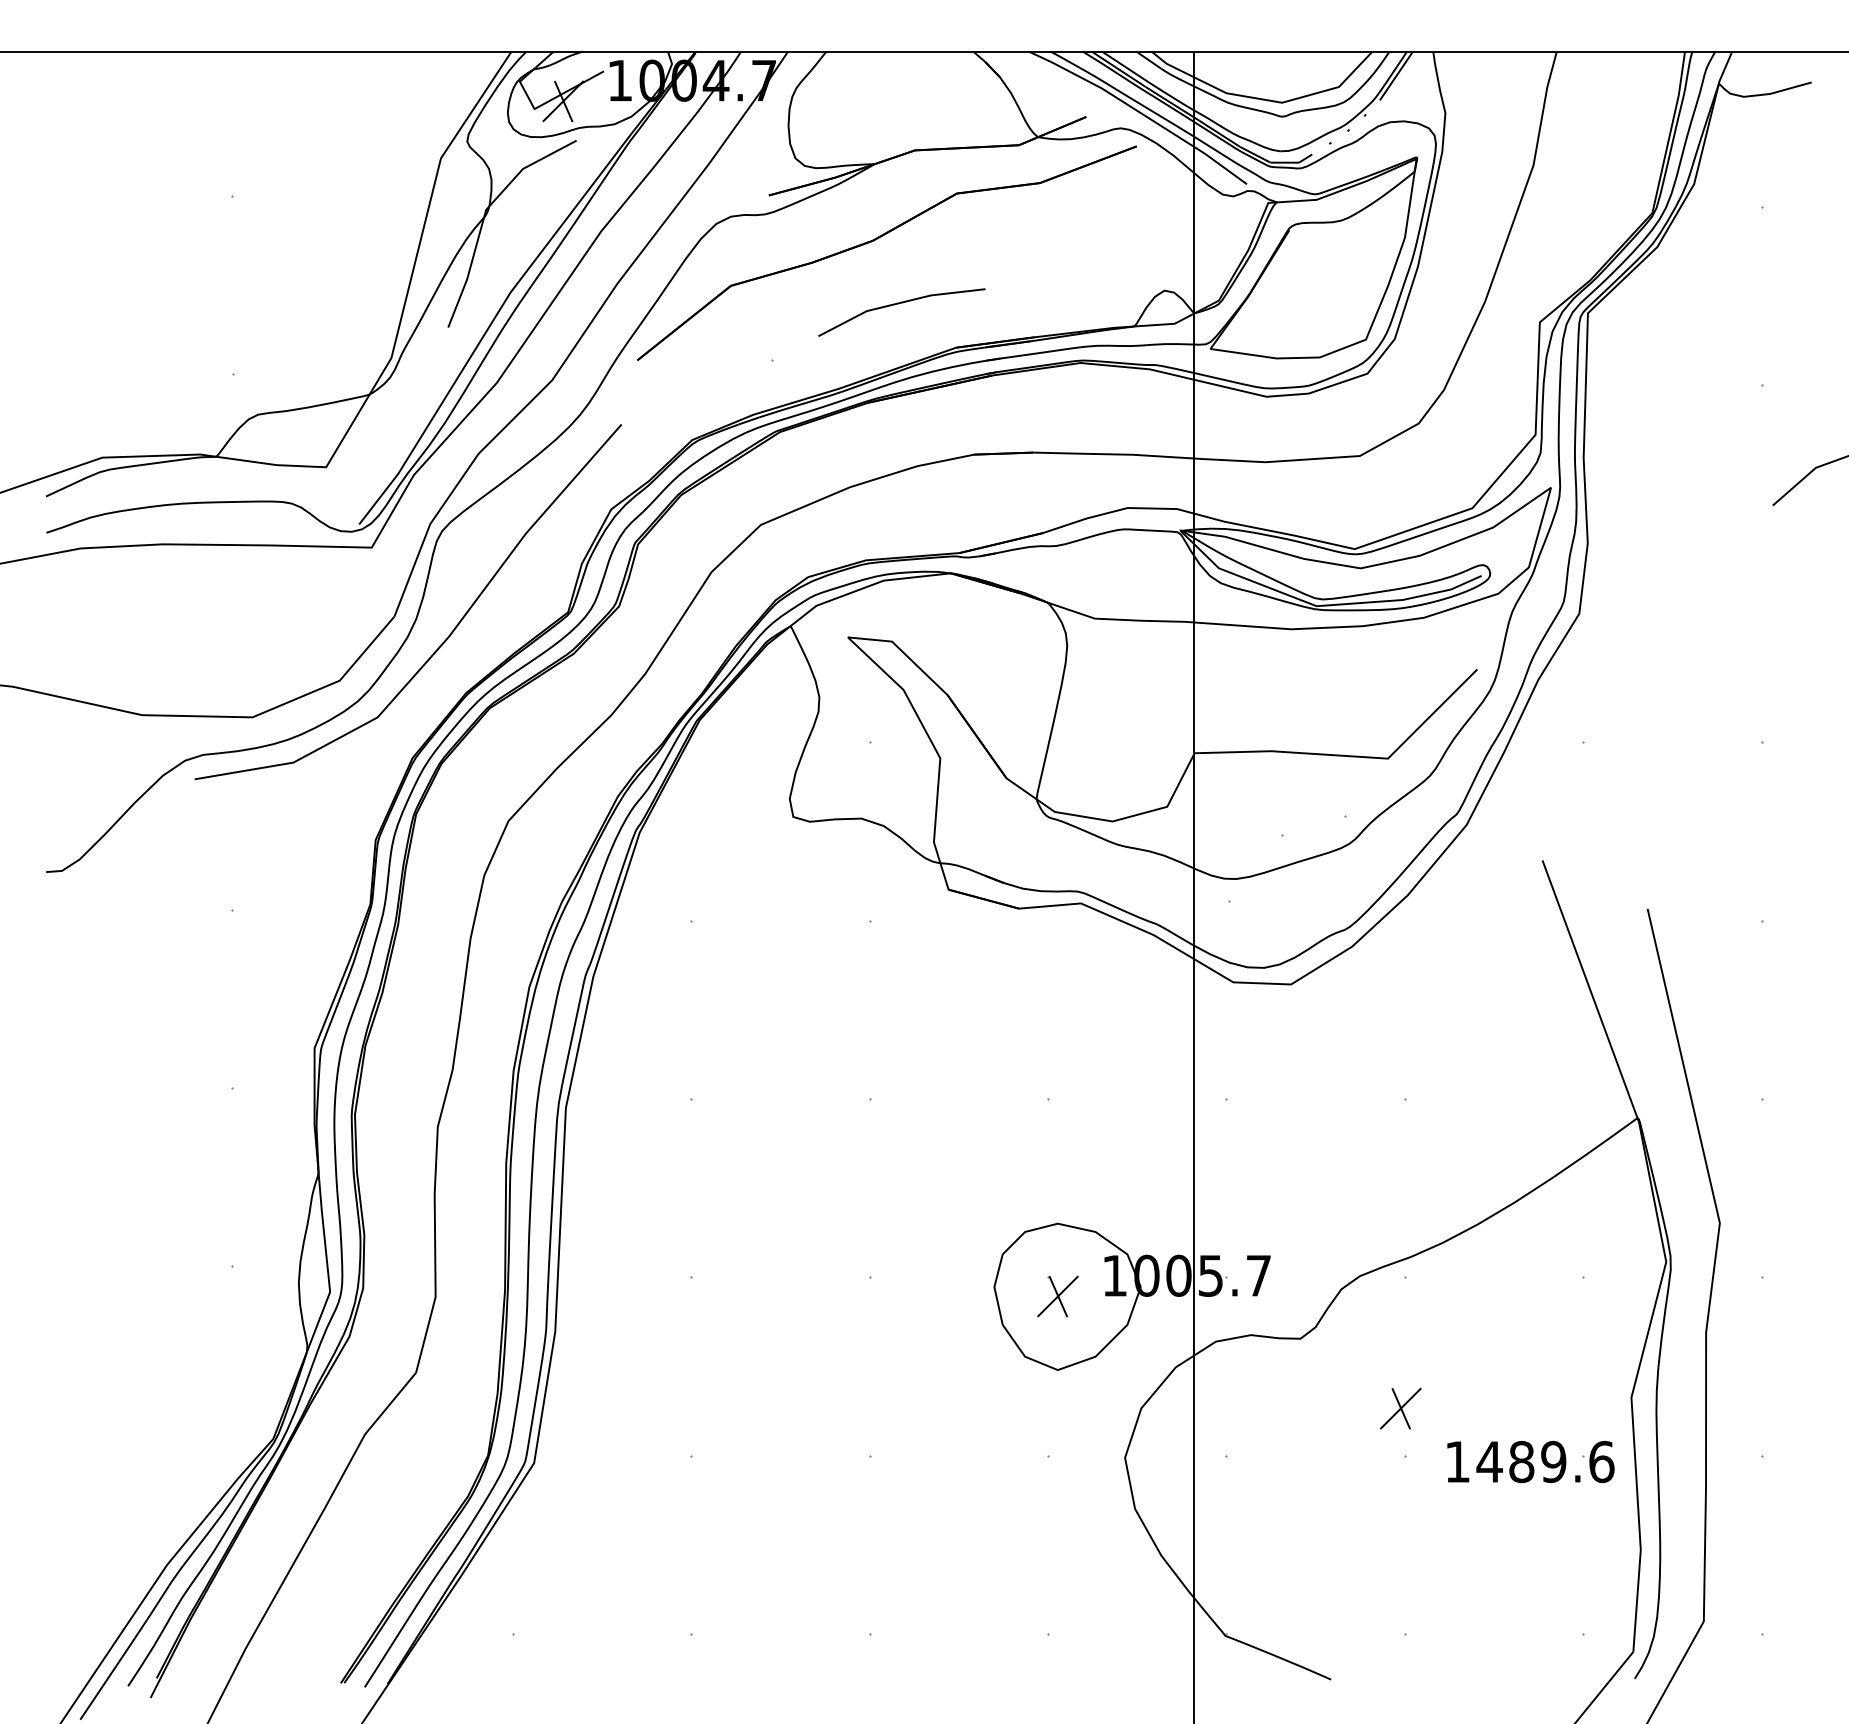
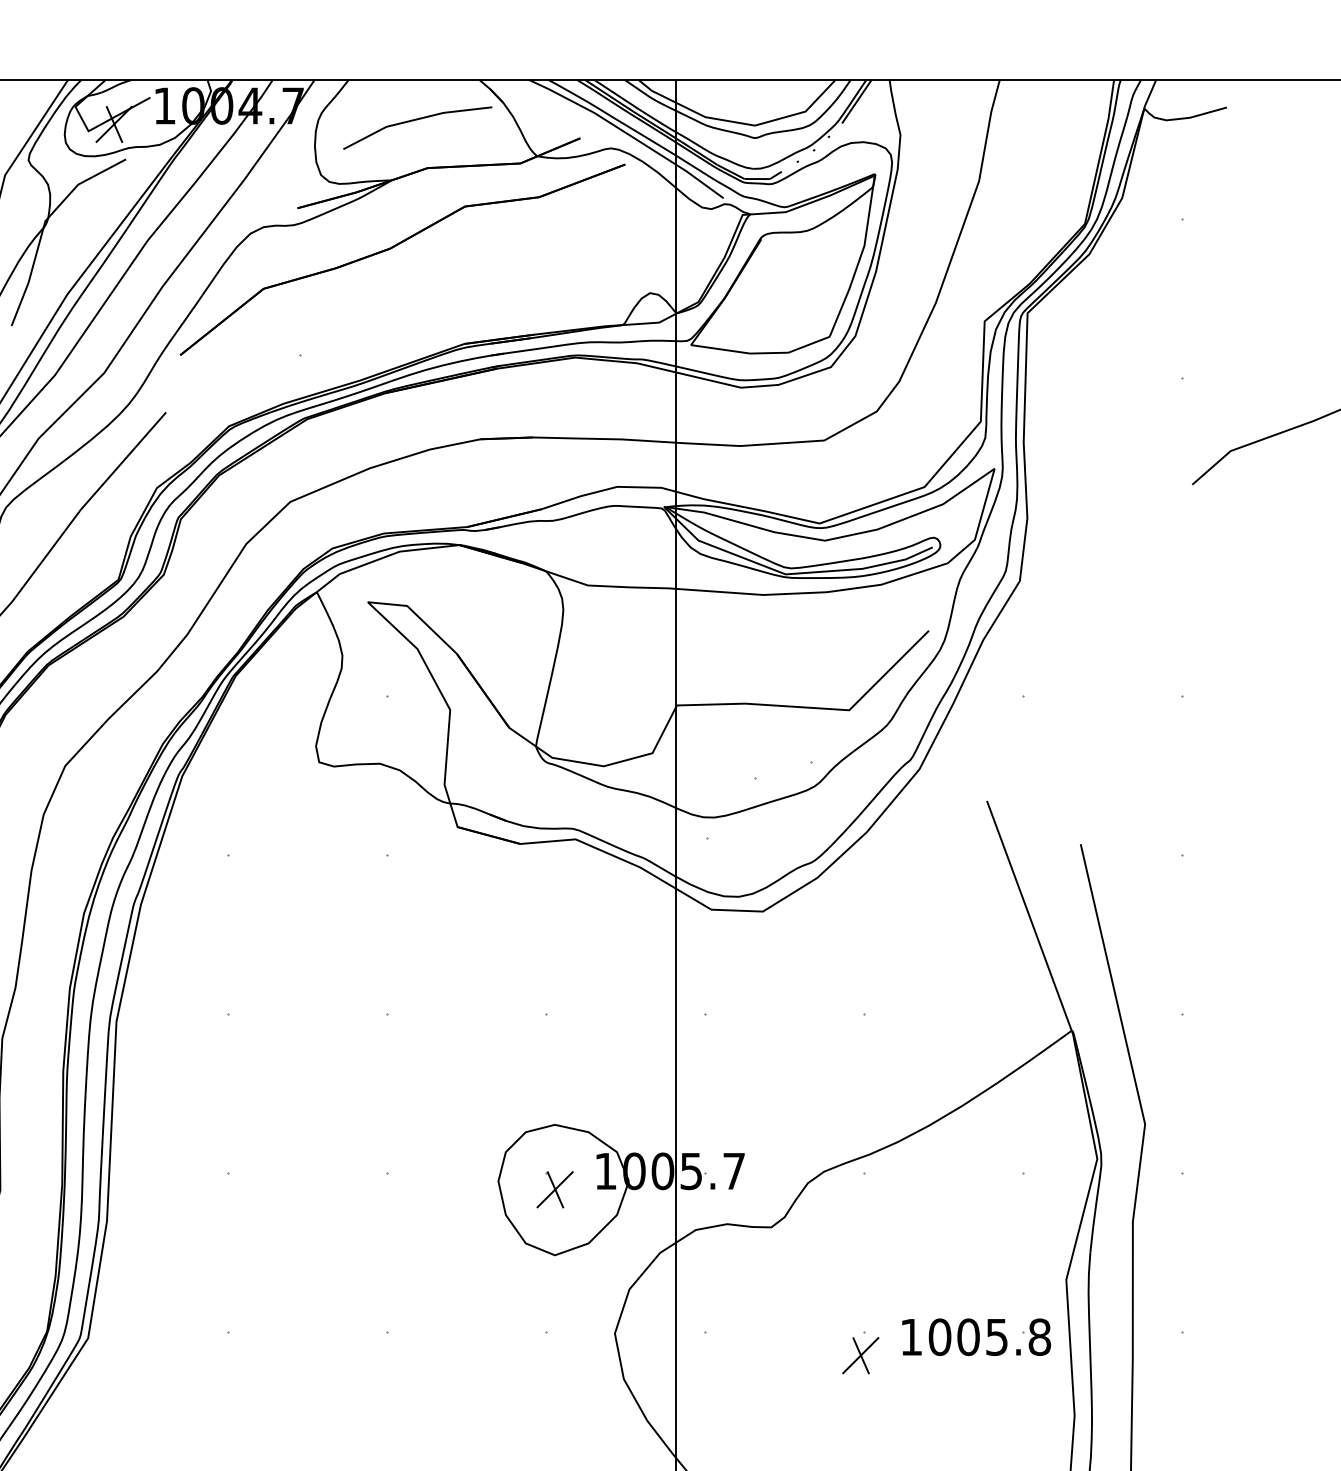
line: (899, 304) -> (415, 120), moved
part: (1400, 1408) -> (860, 1355), moved
text: (1545, 1461) -> (989, 1336), 1489.6 -> 1005.8

